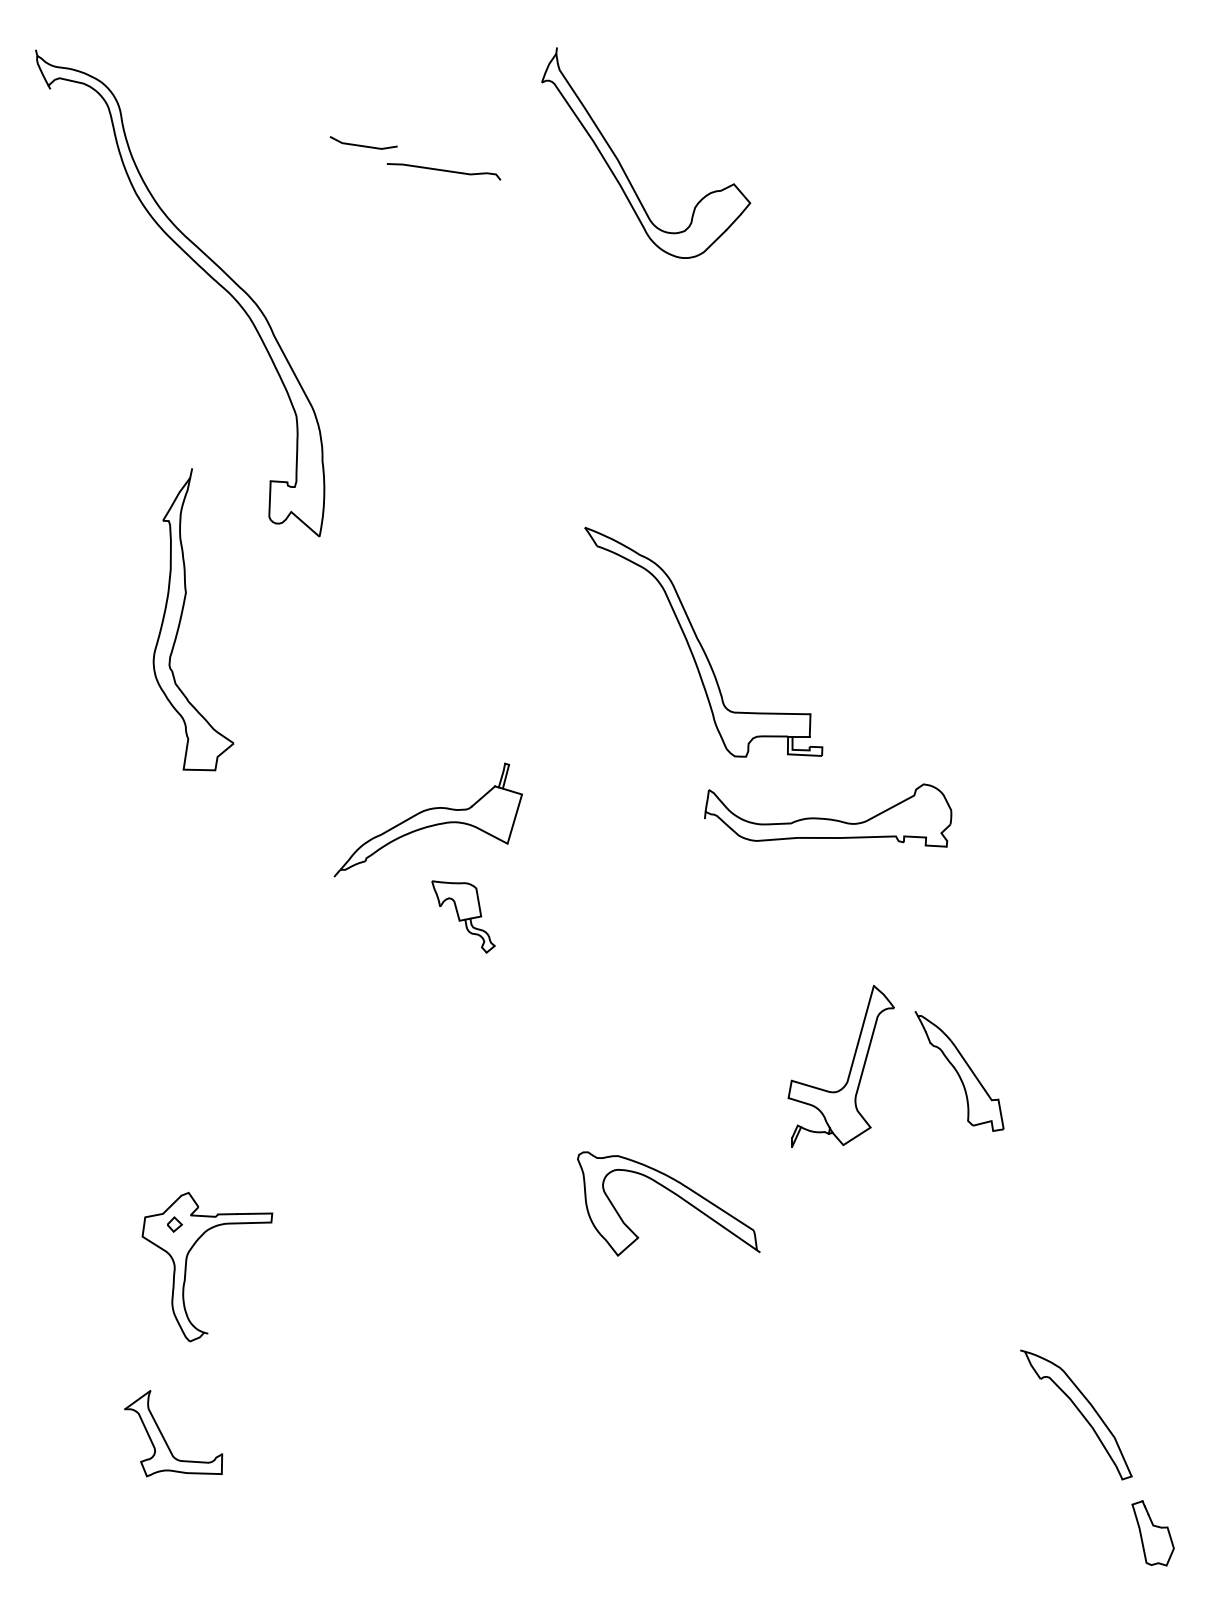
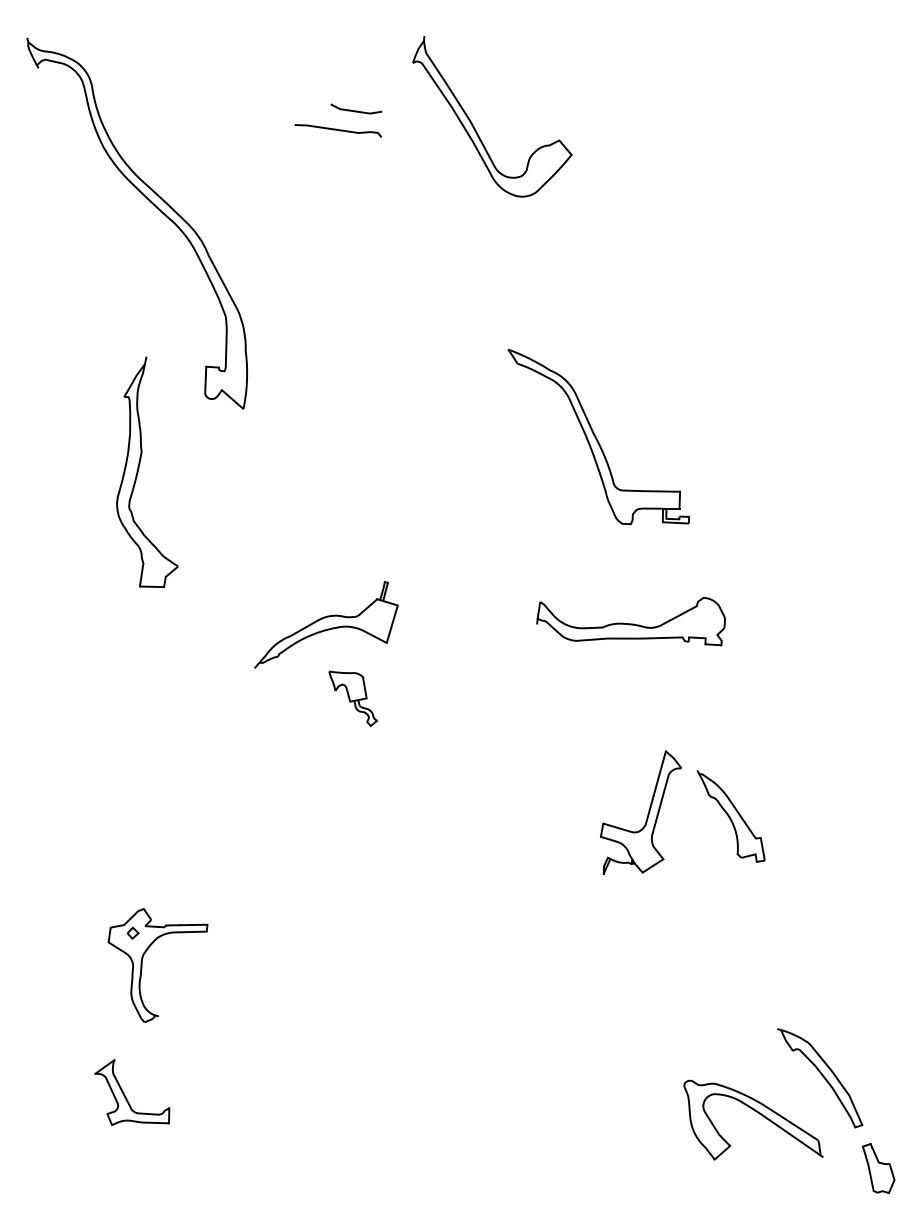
line: (363, 145) -> (356, 110), moved
part: (703, 641) -> (598, 436), moved
part: (675, 1195) -> (758, 1113), moved

